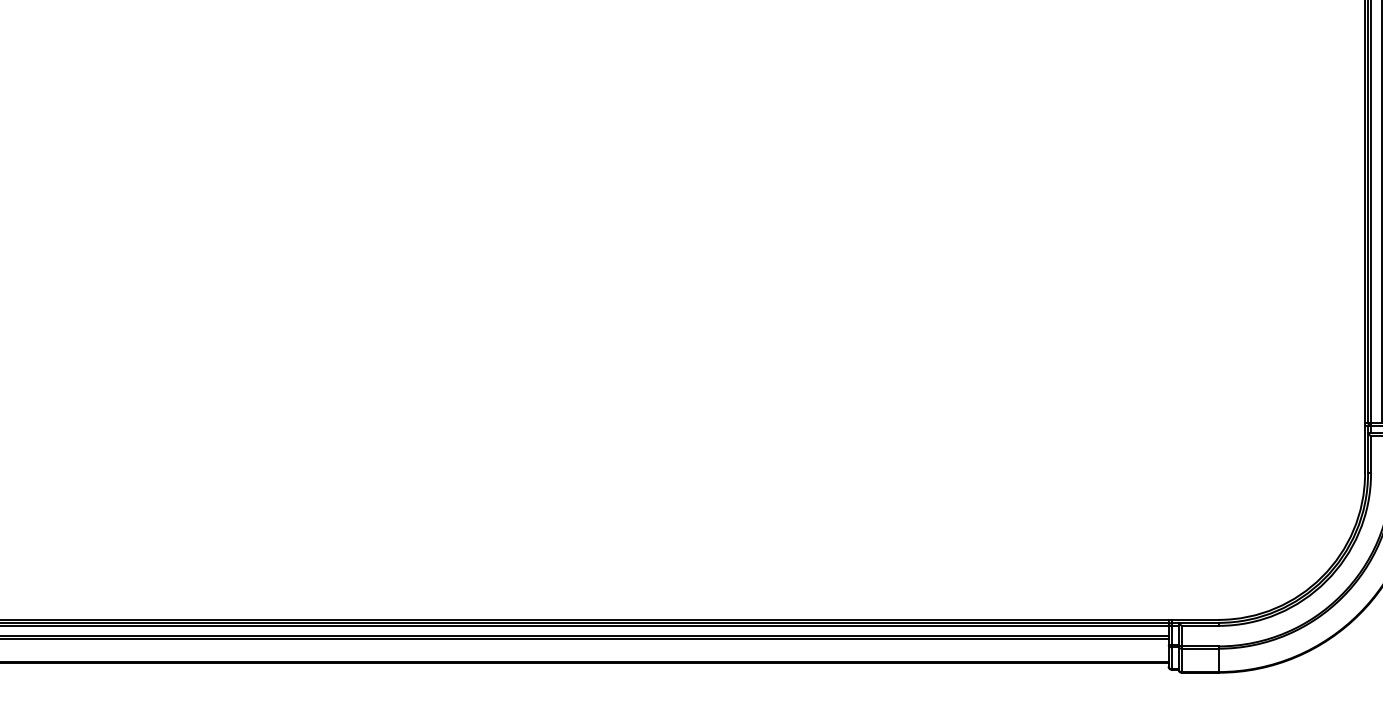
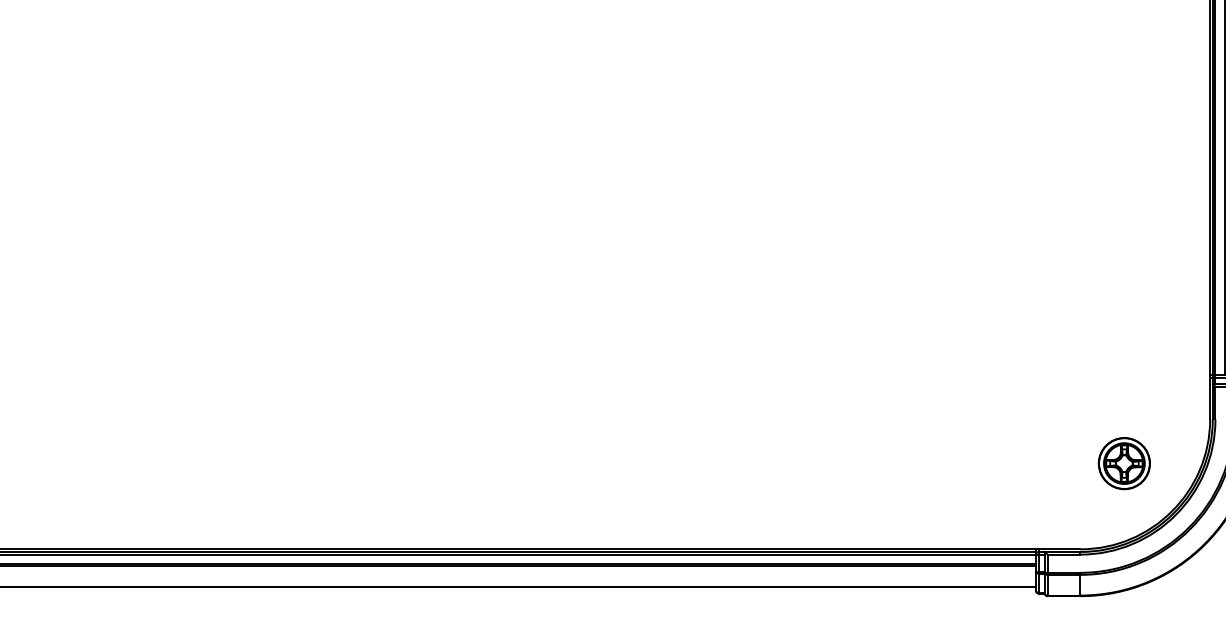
part: (1267, 523) -> (1123, 463), added

